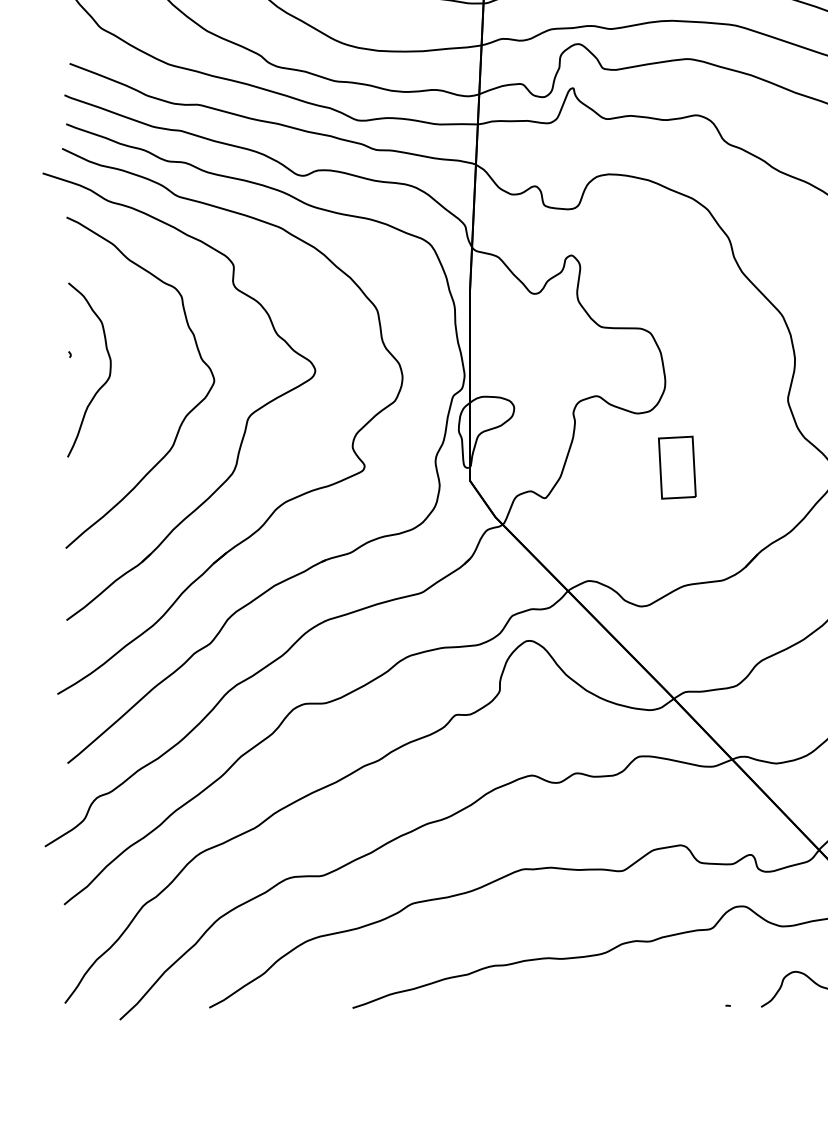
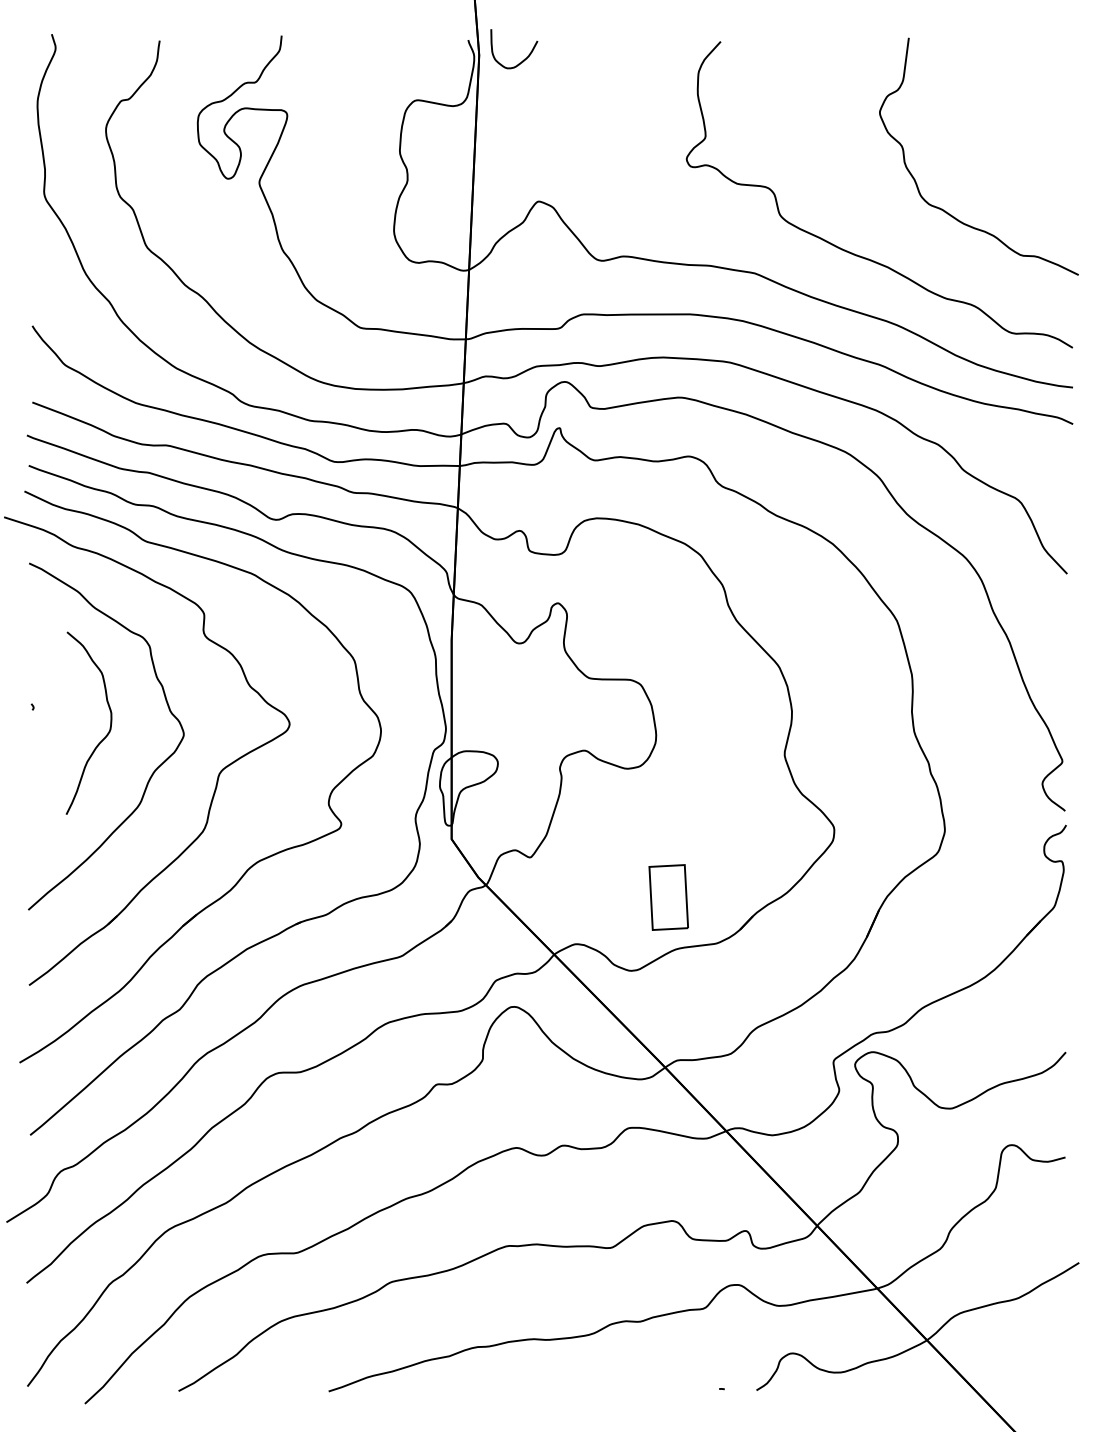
curve: (105, 381) -> (105, 735), moved
part: (677, 467) -> (668, 897), moved

